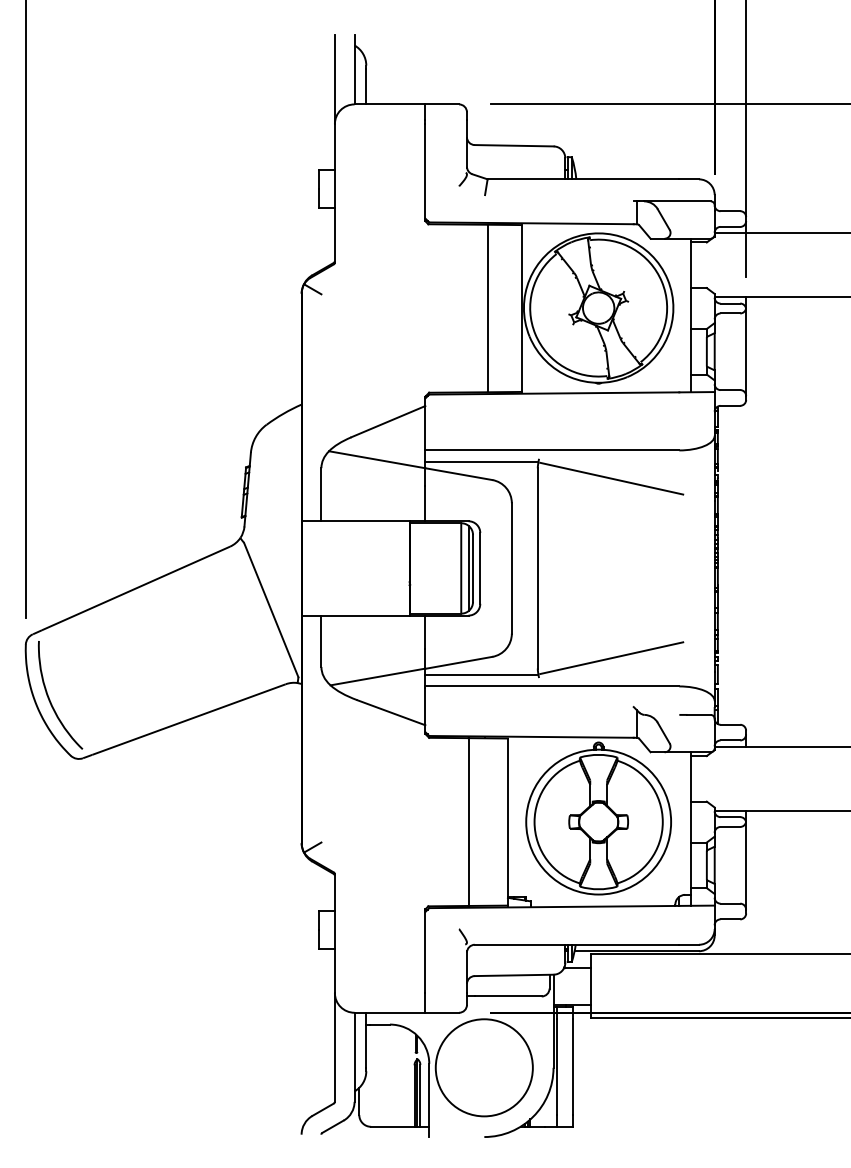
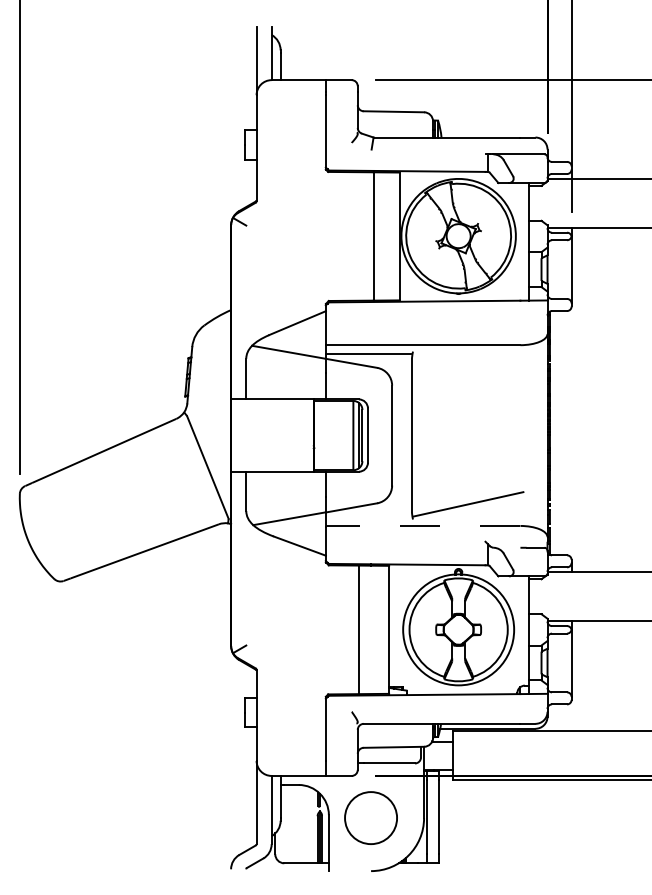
line: (611, 478) -> (468, 366), removed
line: (480, 674) -> (368, 516), removed
line: (552, 686) -> (423, 526), solid -> dashed
curve: (50, 699) -> (38, 535), removed
circle: (483, 1067) -> (370, 817), size x0.7

